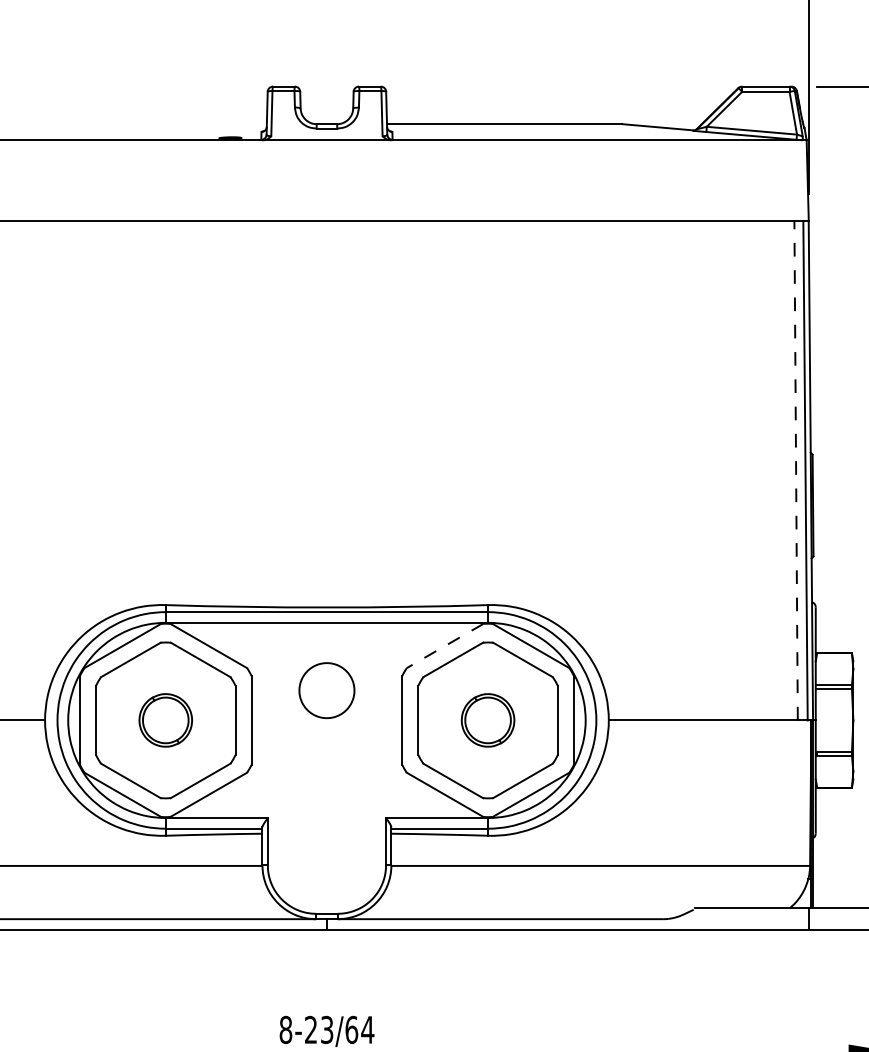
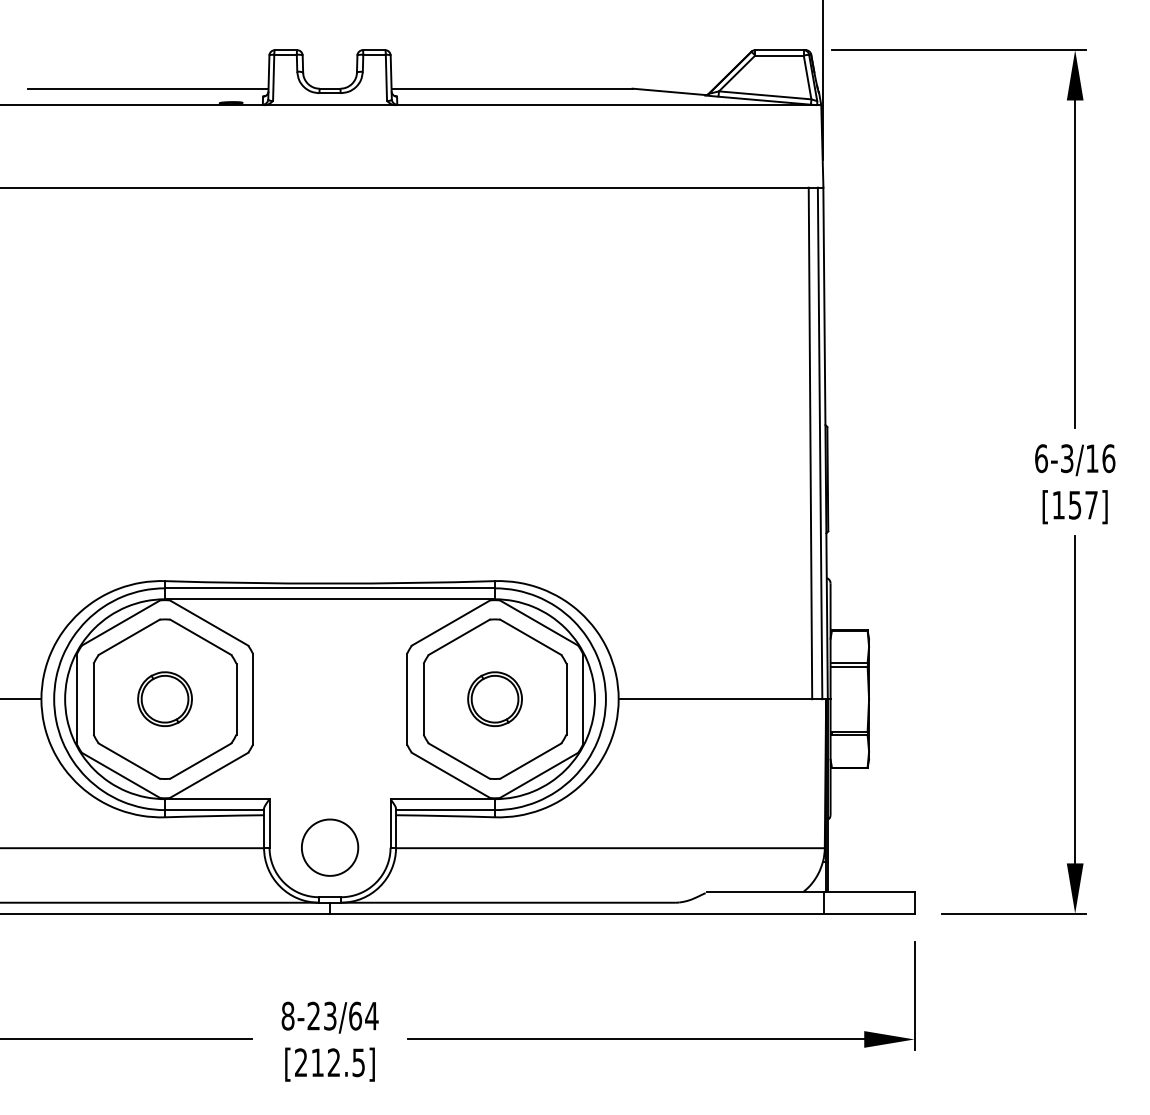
line: (148, 124) -> (147, 88), added
line: (796, 470) -> (810, 443), dashed -> solid
line: (444, 646) -> (450, 623), dashed -> solid
part: (327, 690) -> (330, 847), moved

